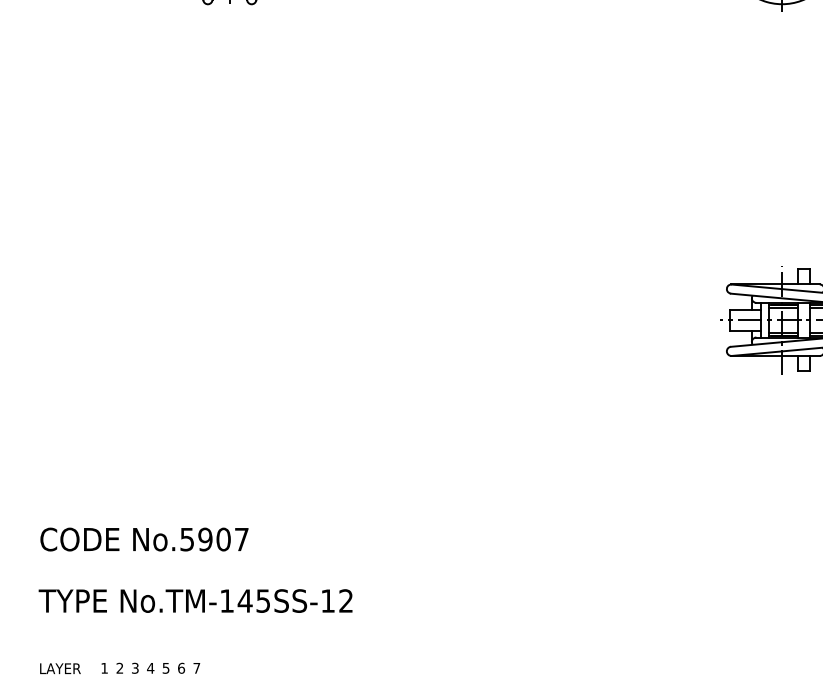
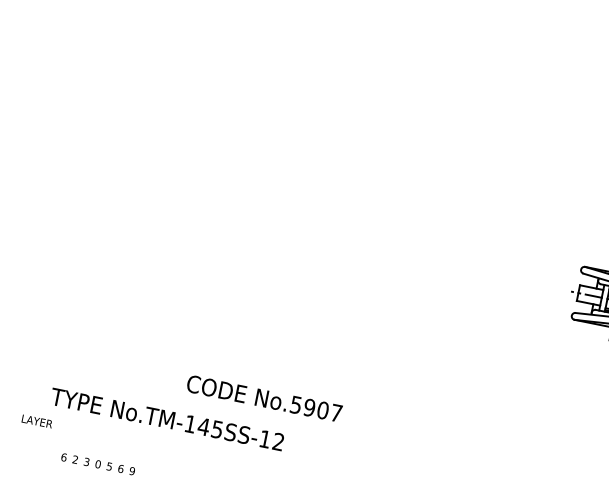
text: (144, 539) -> (264, 398), moved
text: (195, 600) -> (167, 419), moved
text: (104, 667) -> (64, 456), 1 -> 6
text: (150, 667) -> (98, 463), 4 -> 0
text: (196, 667) -> (132, 470), 7 -> 9
text: (60, 668) -> (37, 421), moved

